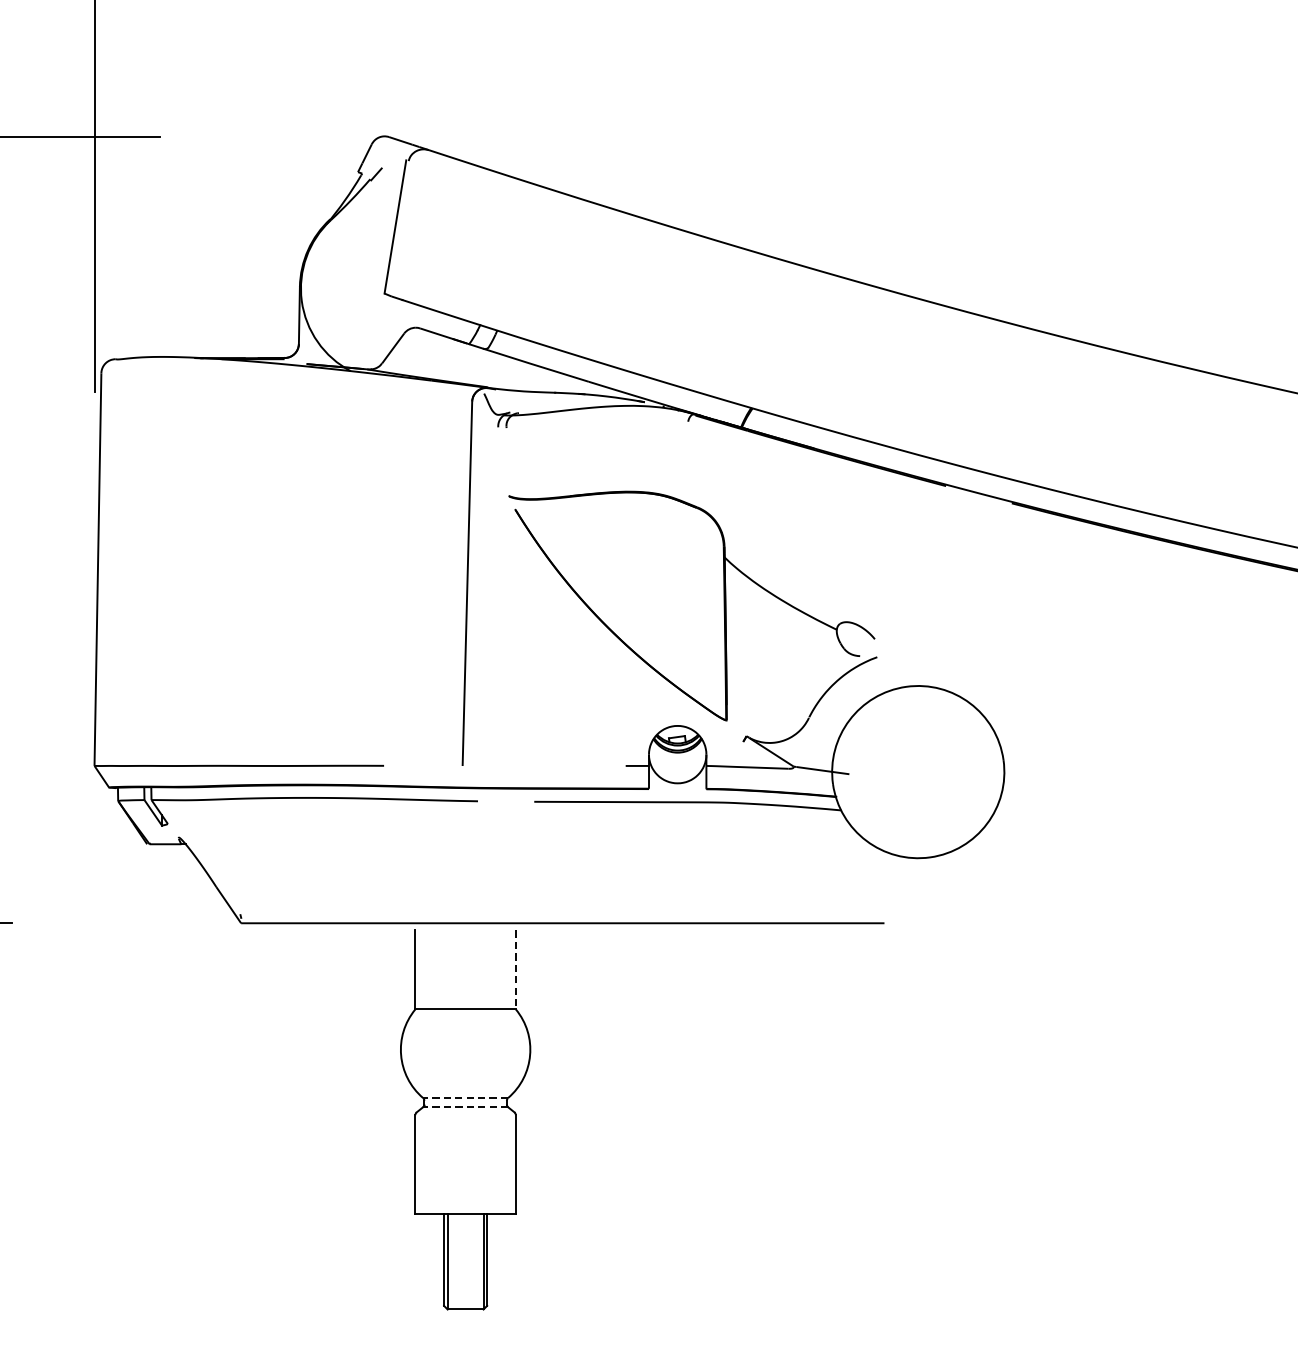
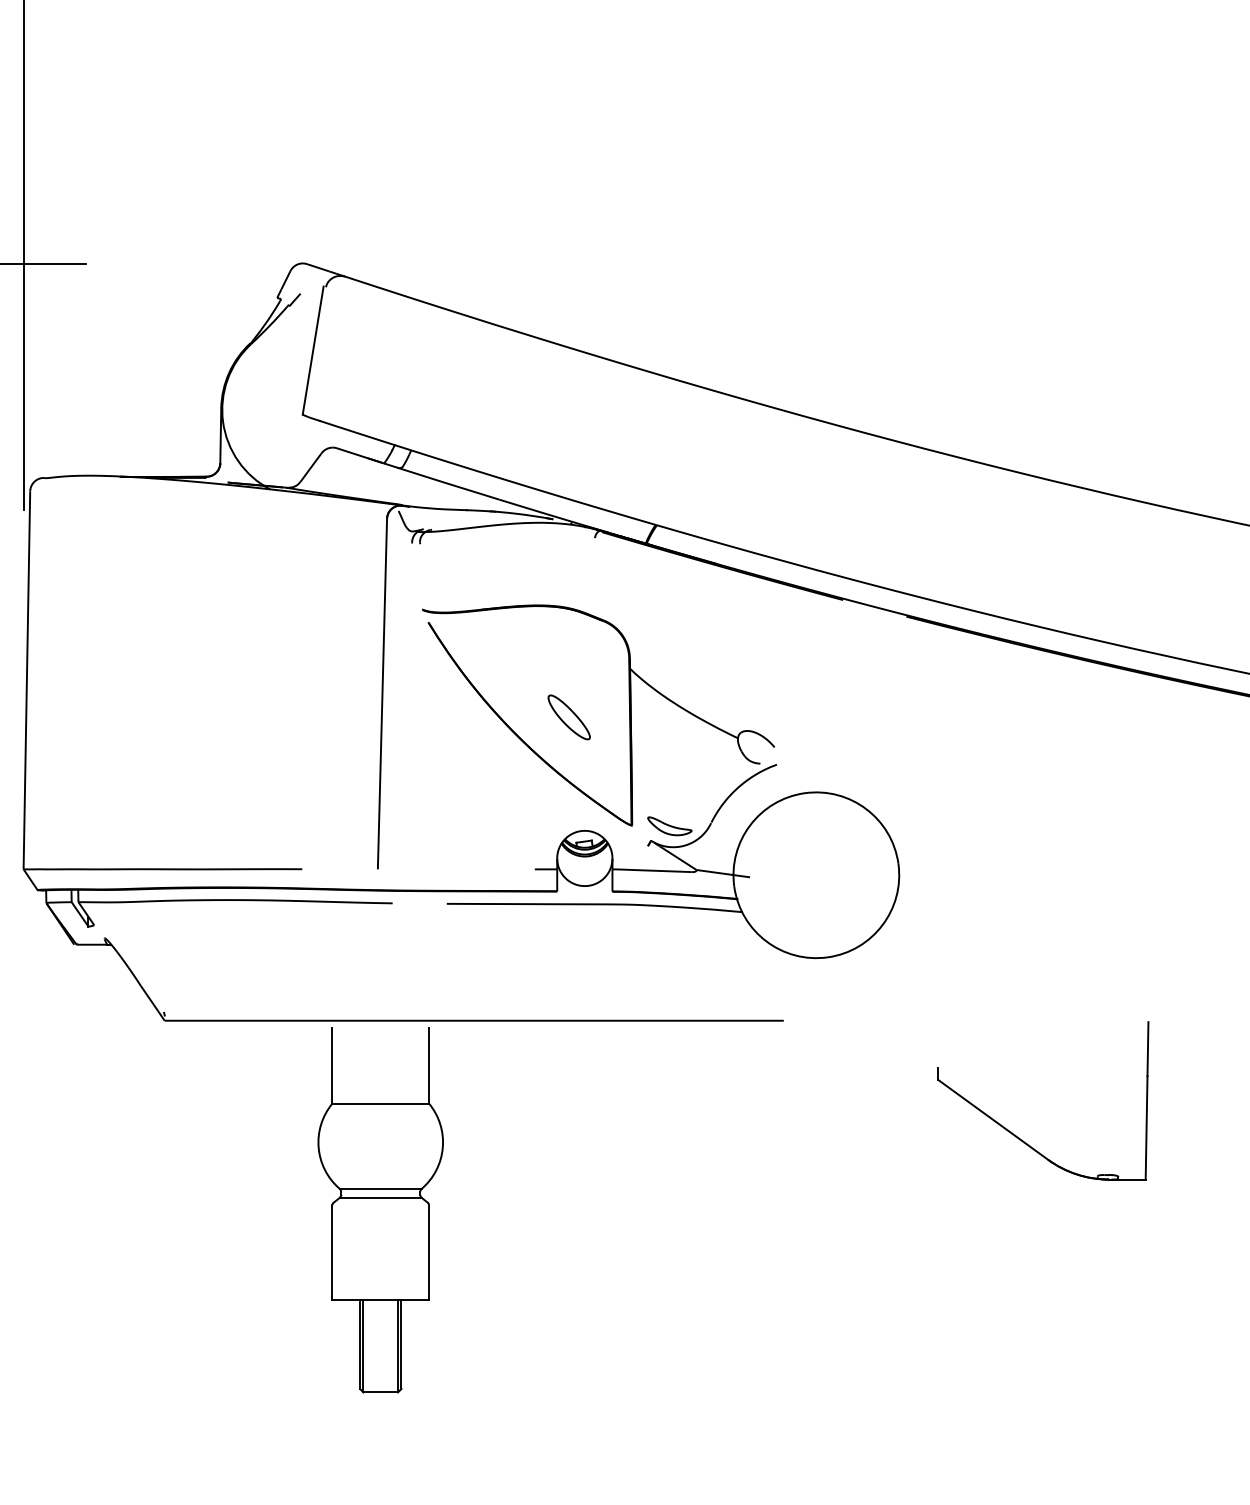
part: (660, 608) -> (568, 717), added
part: (765, 721) -> (669, 826), added
line: (516, 969) -> (429, 1065), dashed -> solid
part: (1125, 1041) -> (1015, 1134), added
line: (465, 1097) -> (380, 1188), dashed -> solid
line: (465, 1106) -> (380, 1197), dashed -> solid

